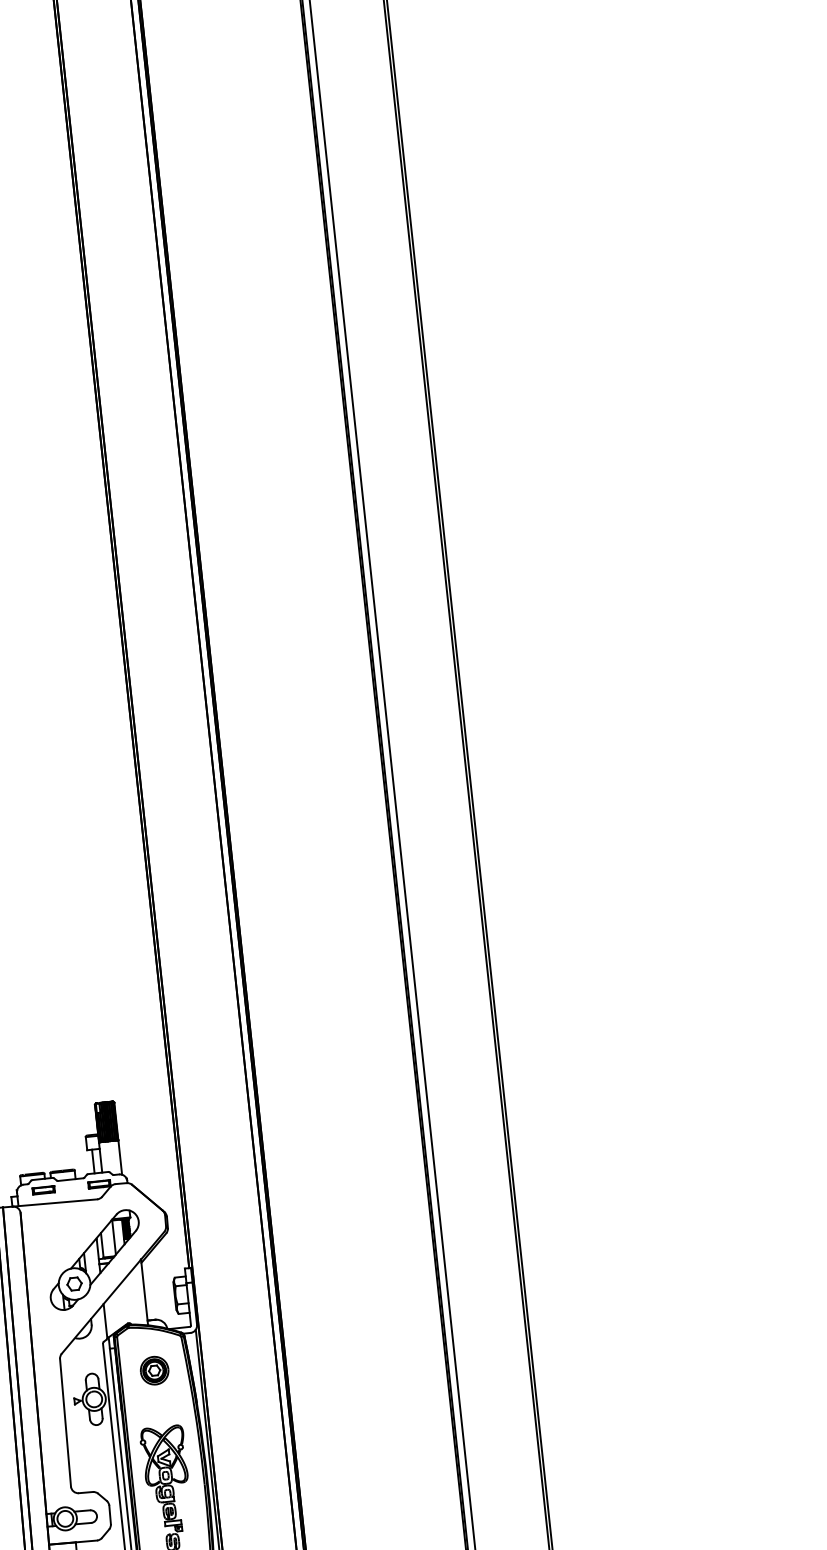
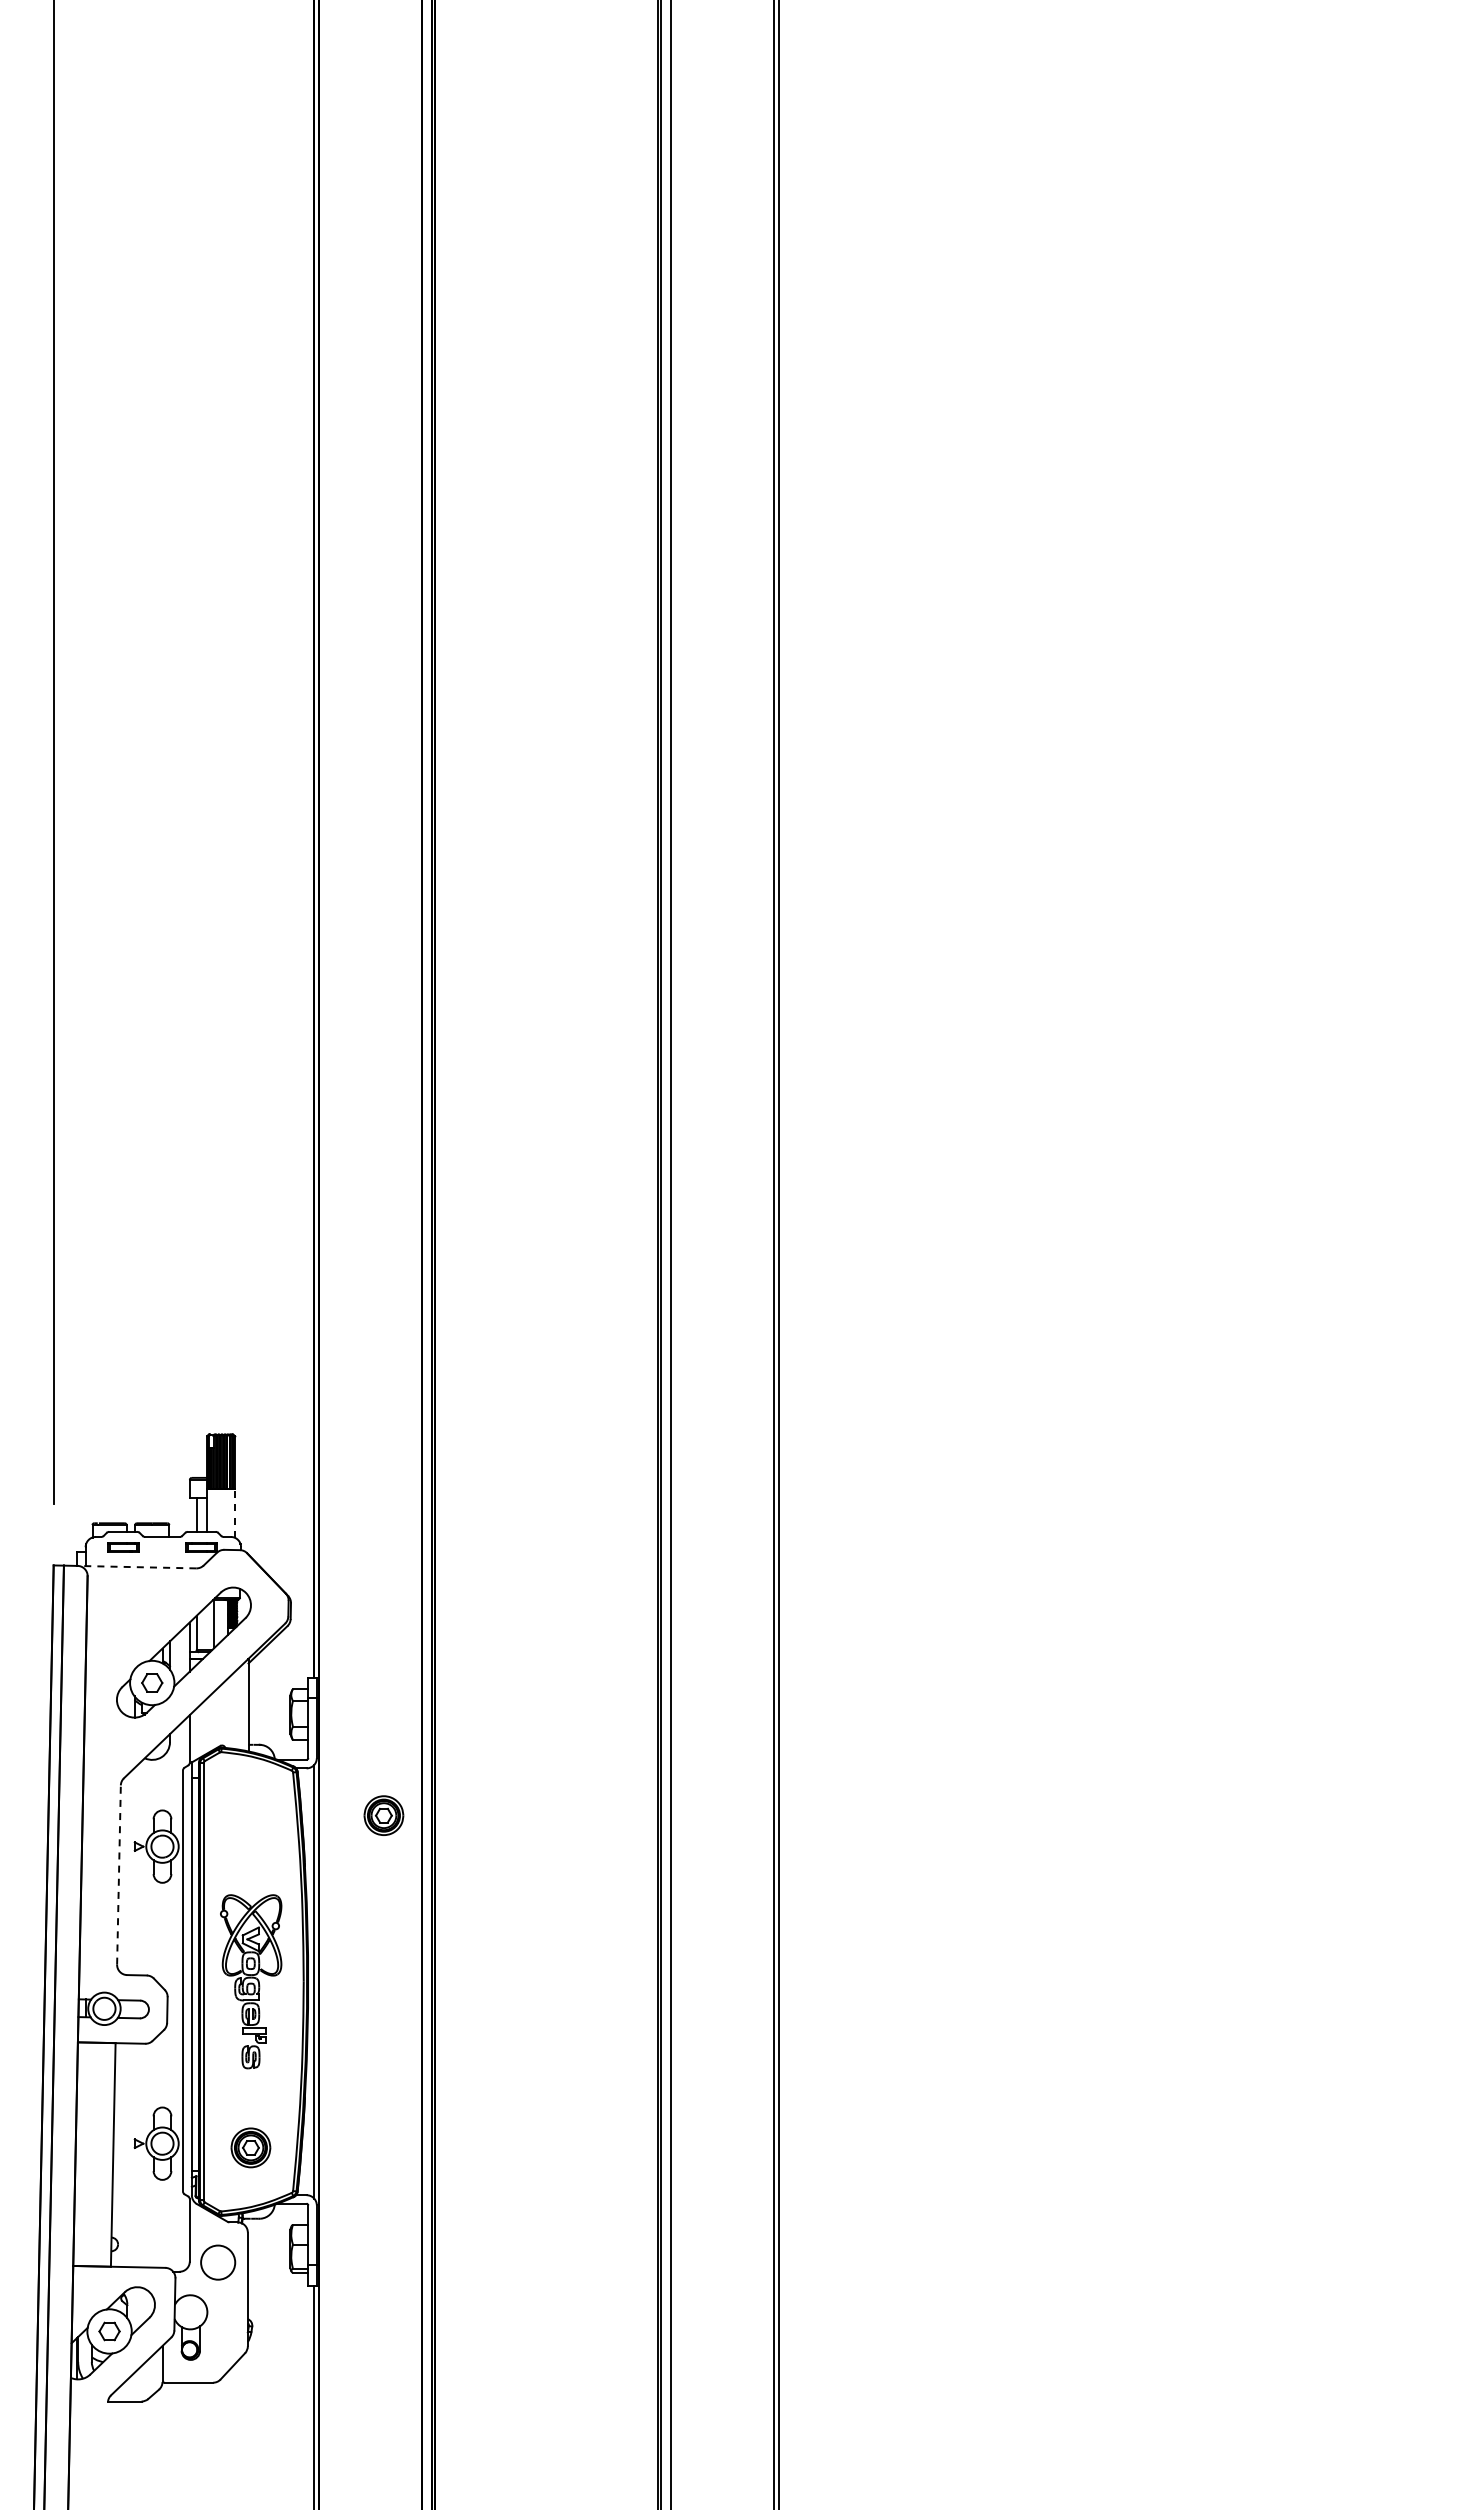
line: (120, 1156) -> (234, 1512), solid -> dashed
line: (54, 1203) -> (136, 1567), solid -> dashed
part: (154, 1370) -> (383, 1815), moved
line: (65, 1423) -> (118, 1875), solid -> dashed

